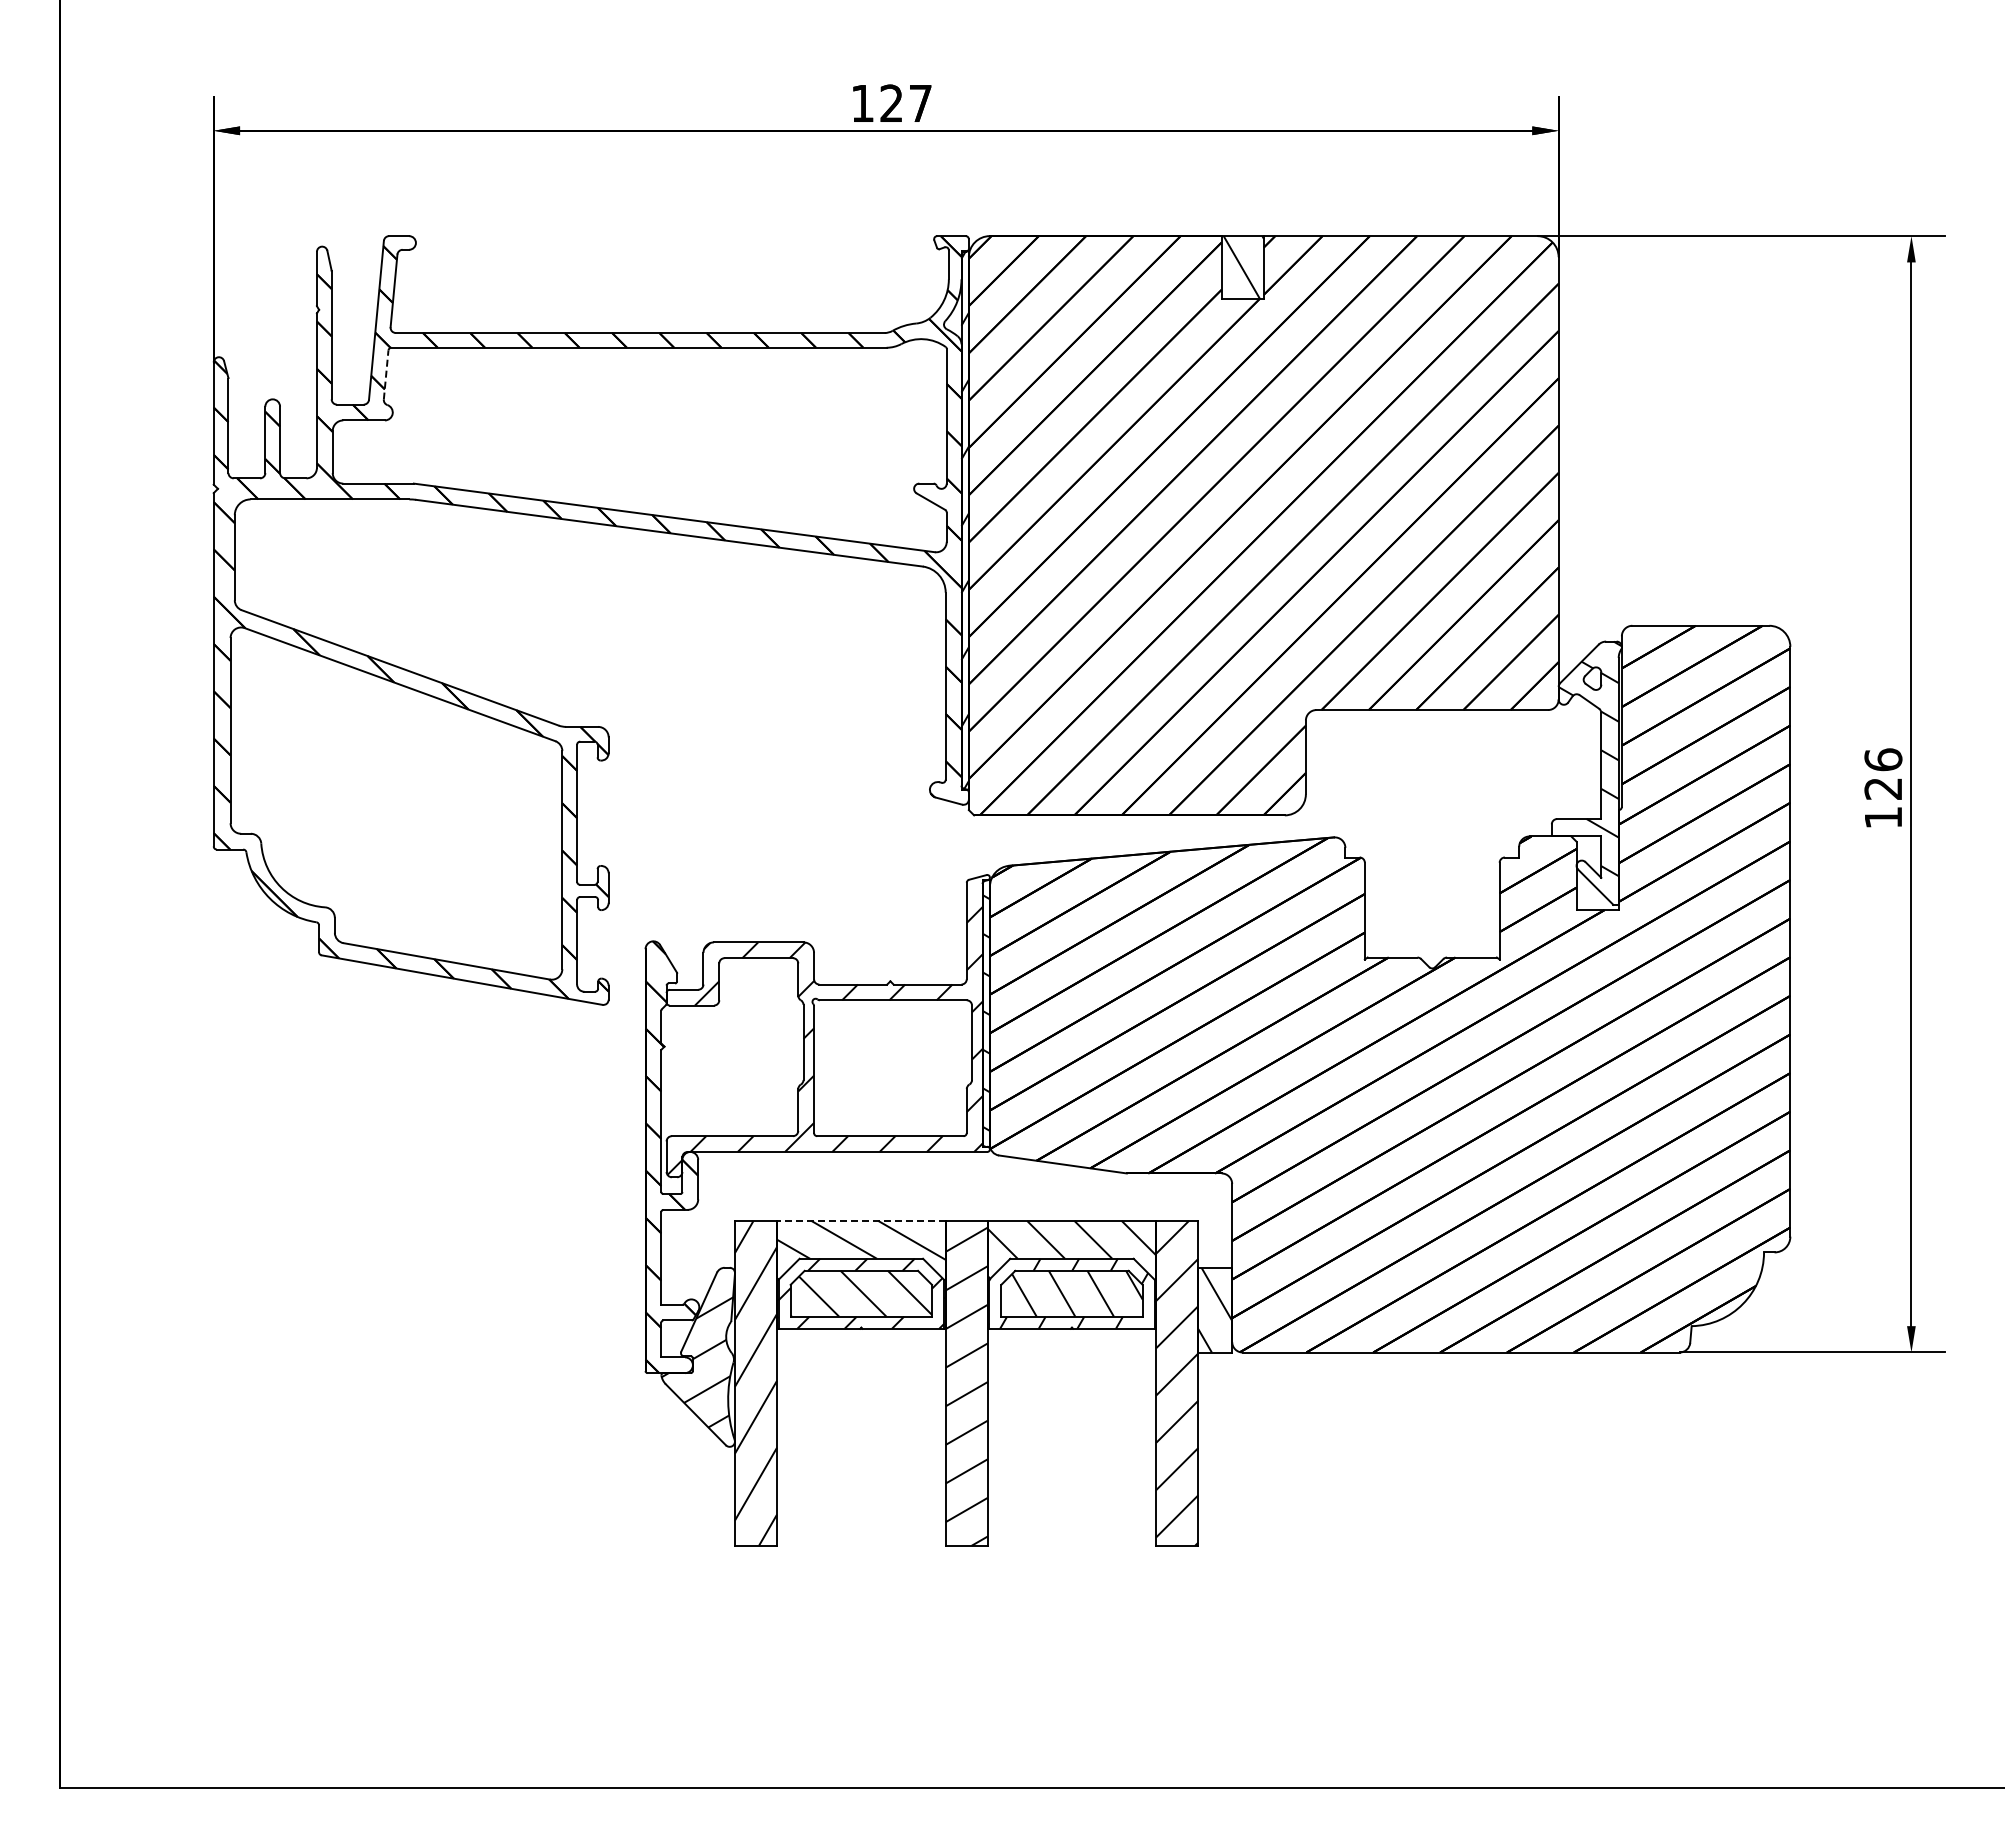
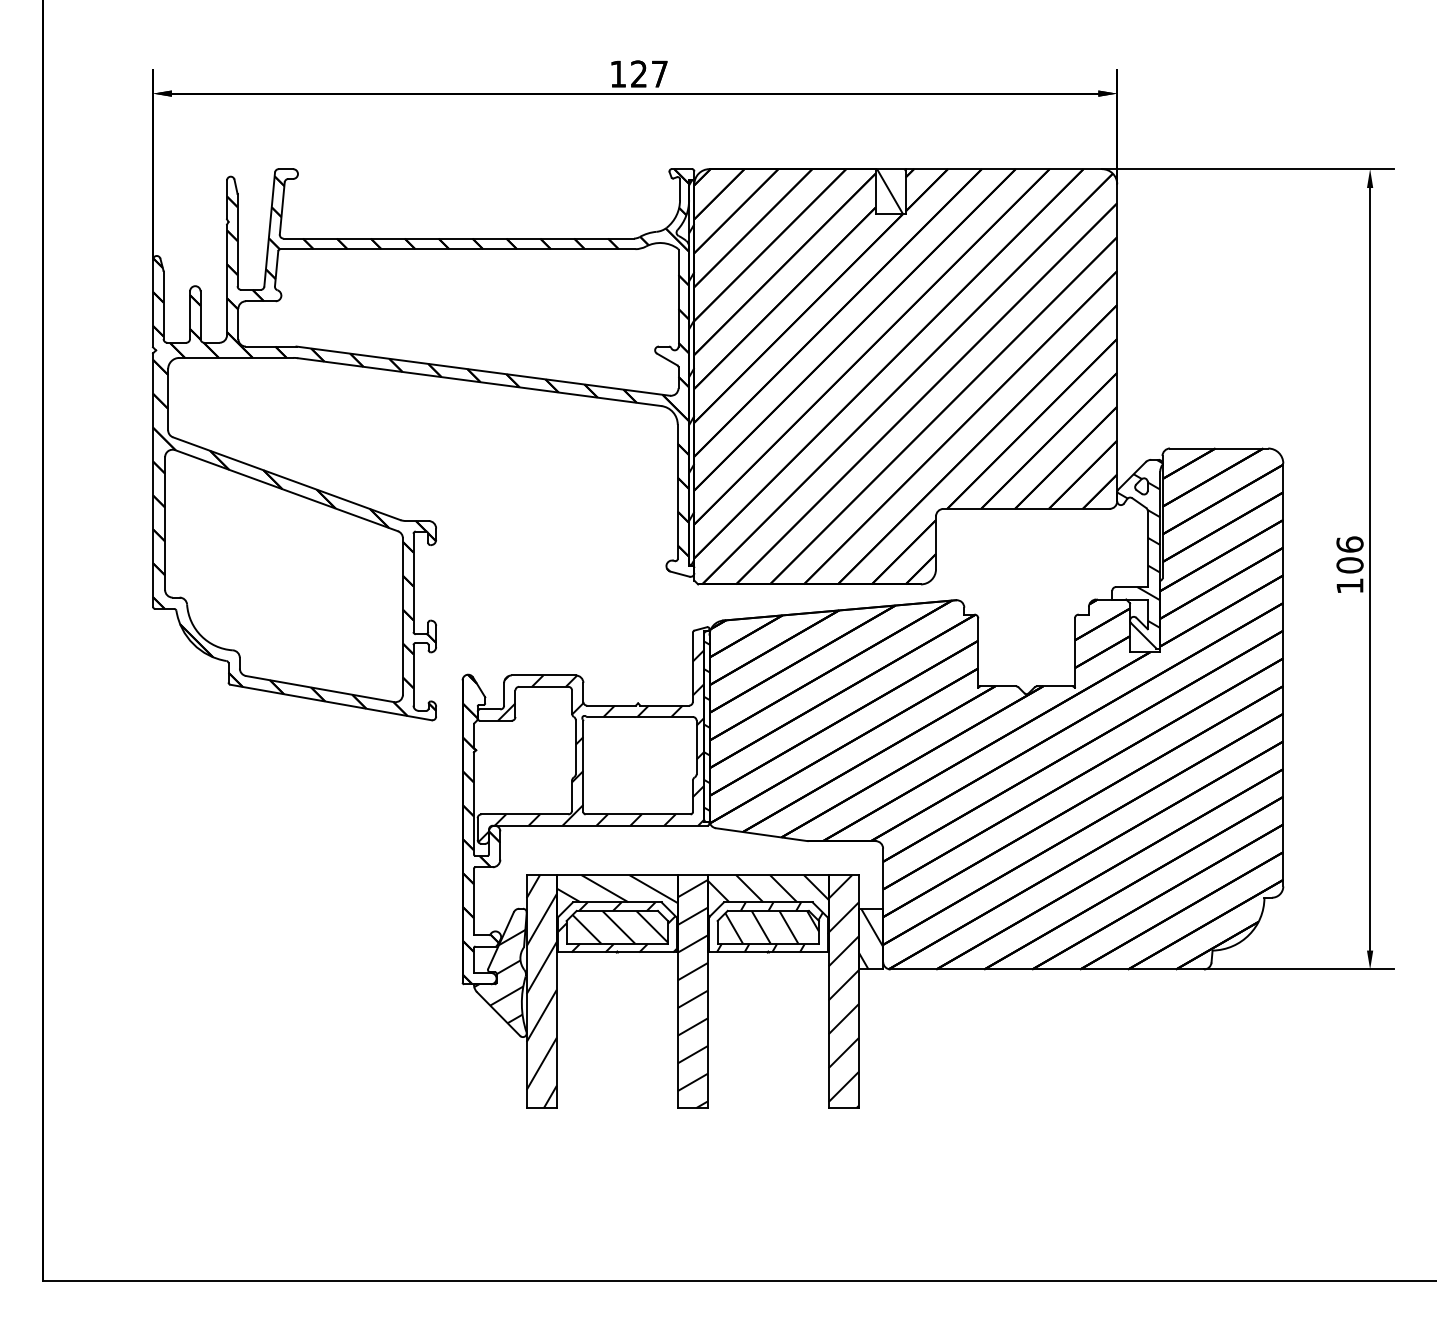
line: (386, 375) -> (276, 269), dashed -> solid
text: (1883, 788) -> (1350, 565), 126 -> 106
line: (860, 1220) -> (616, 874), dashed -> solid

